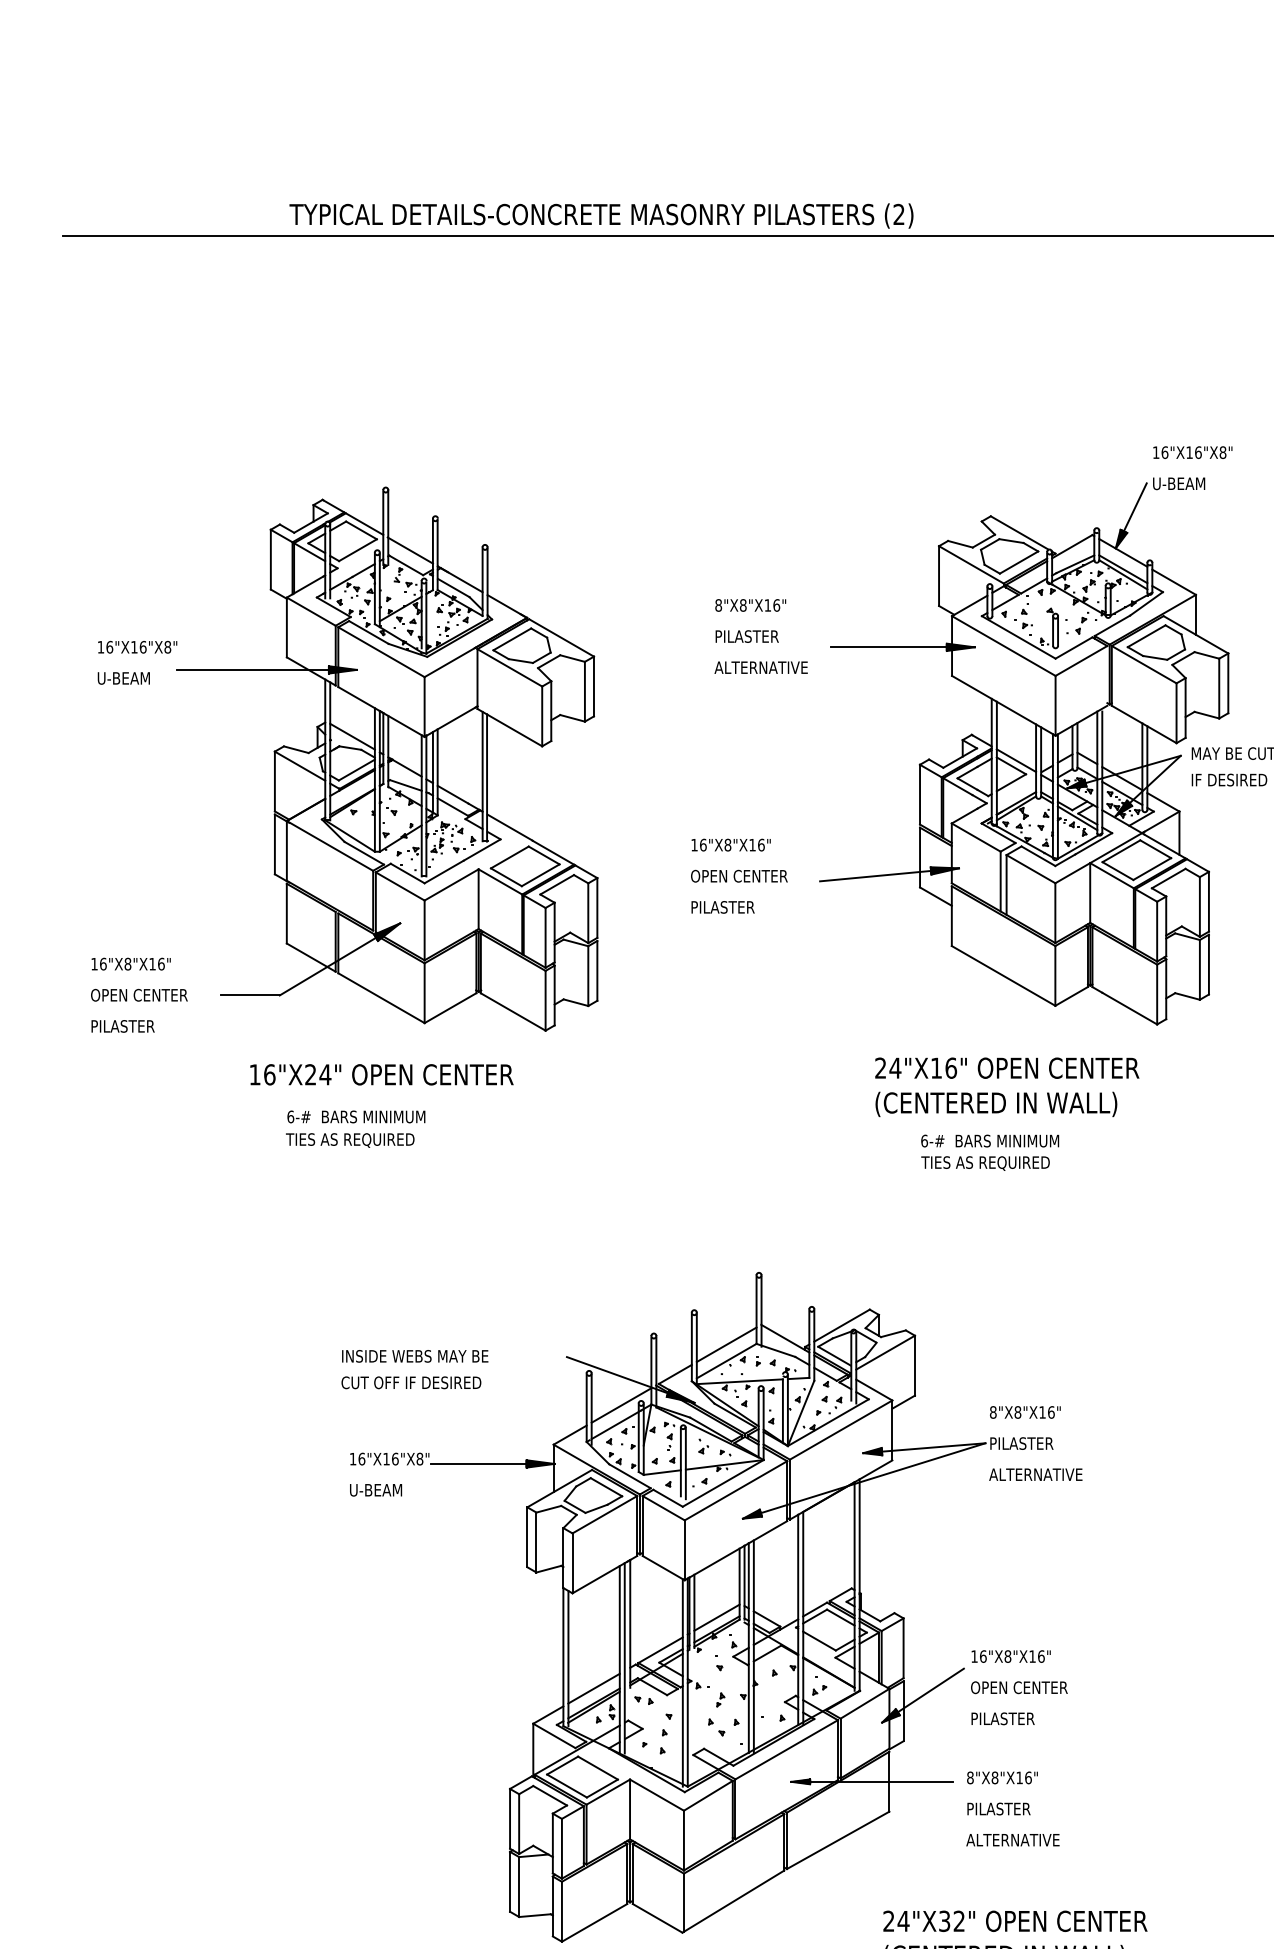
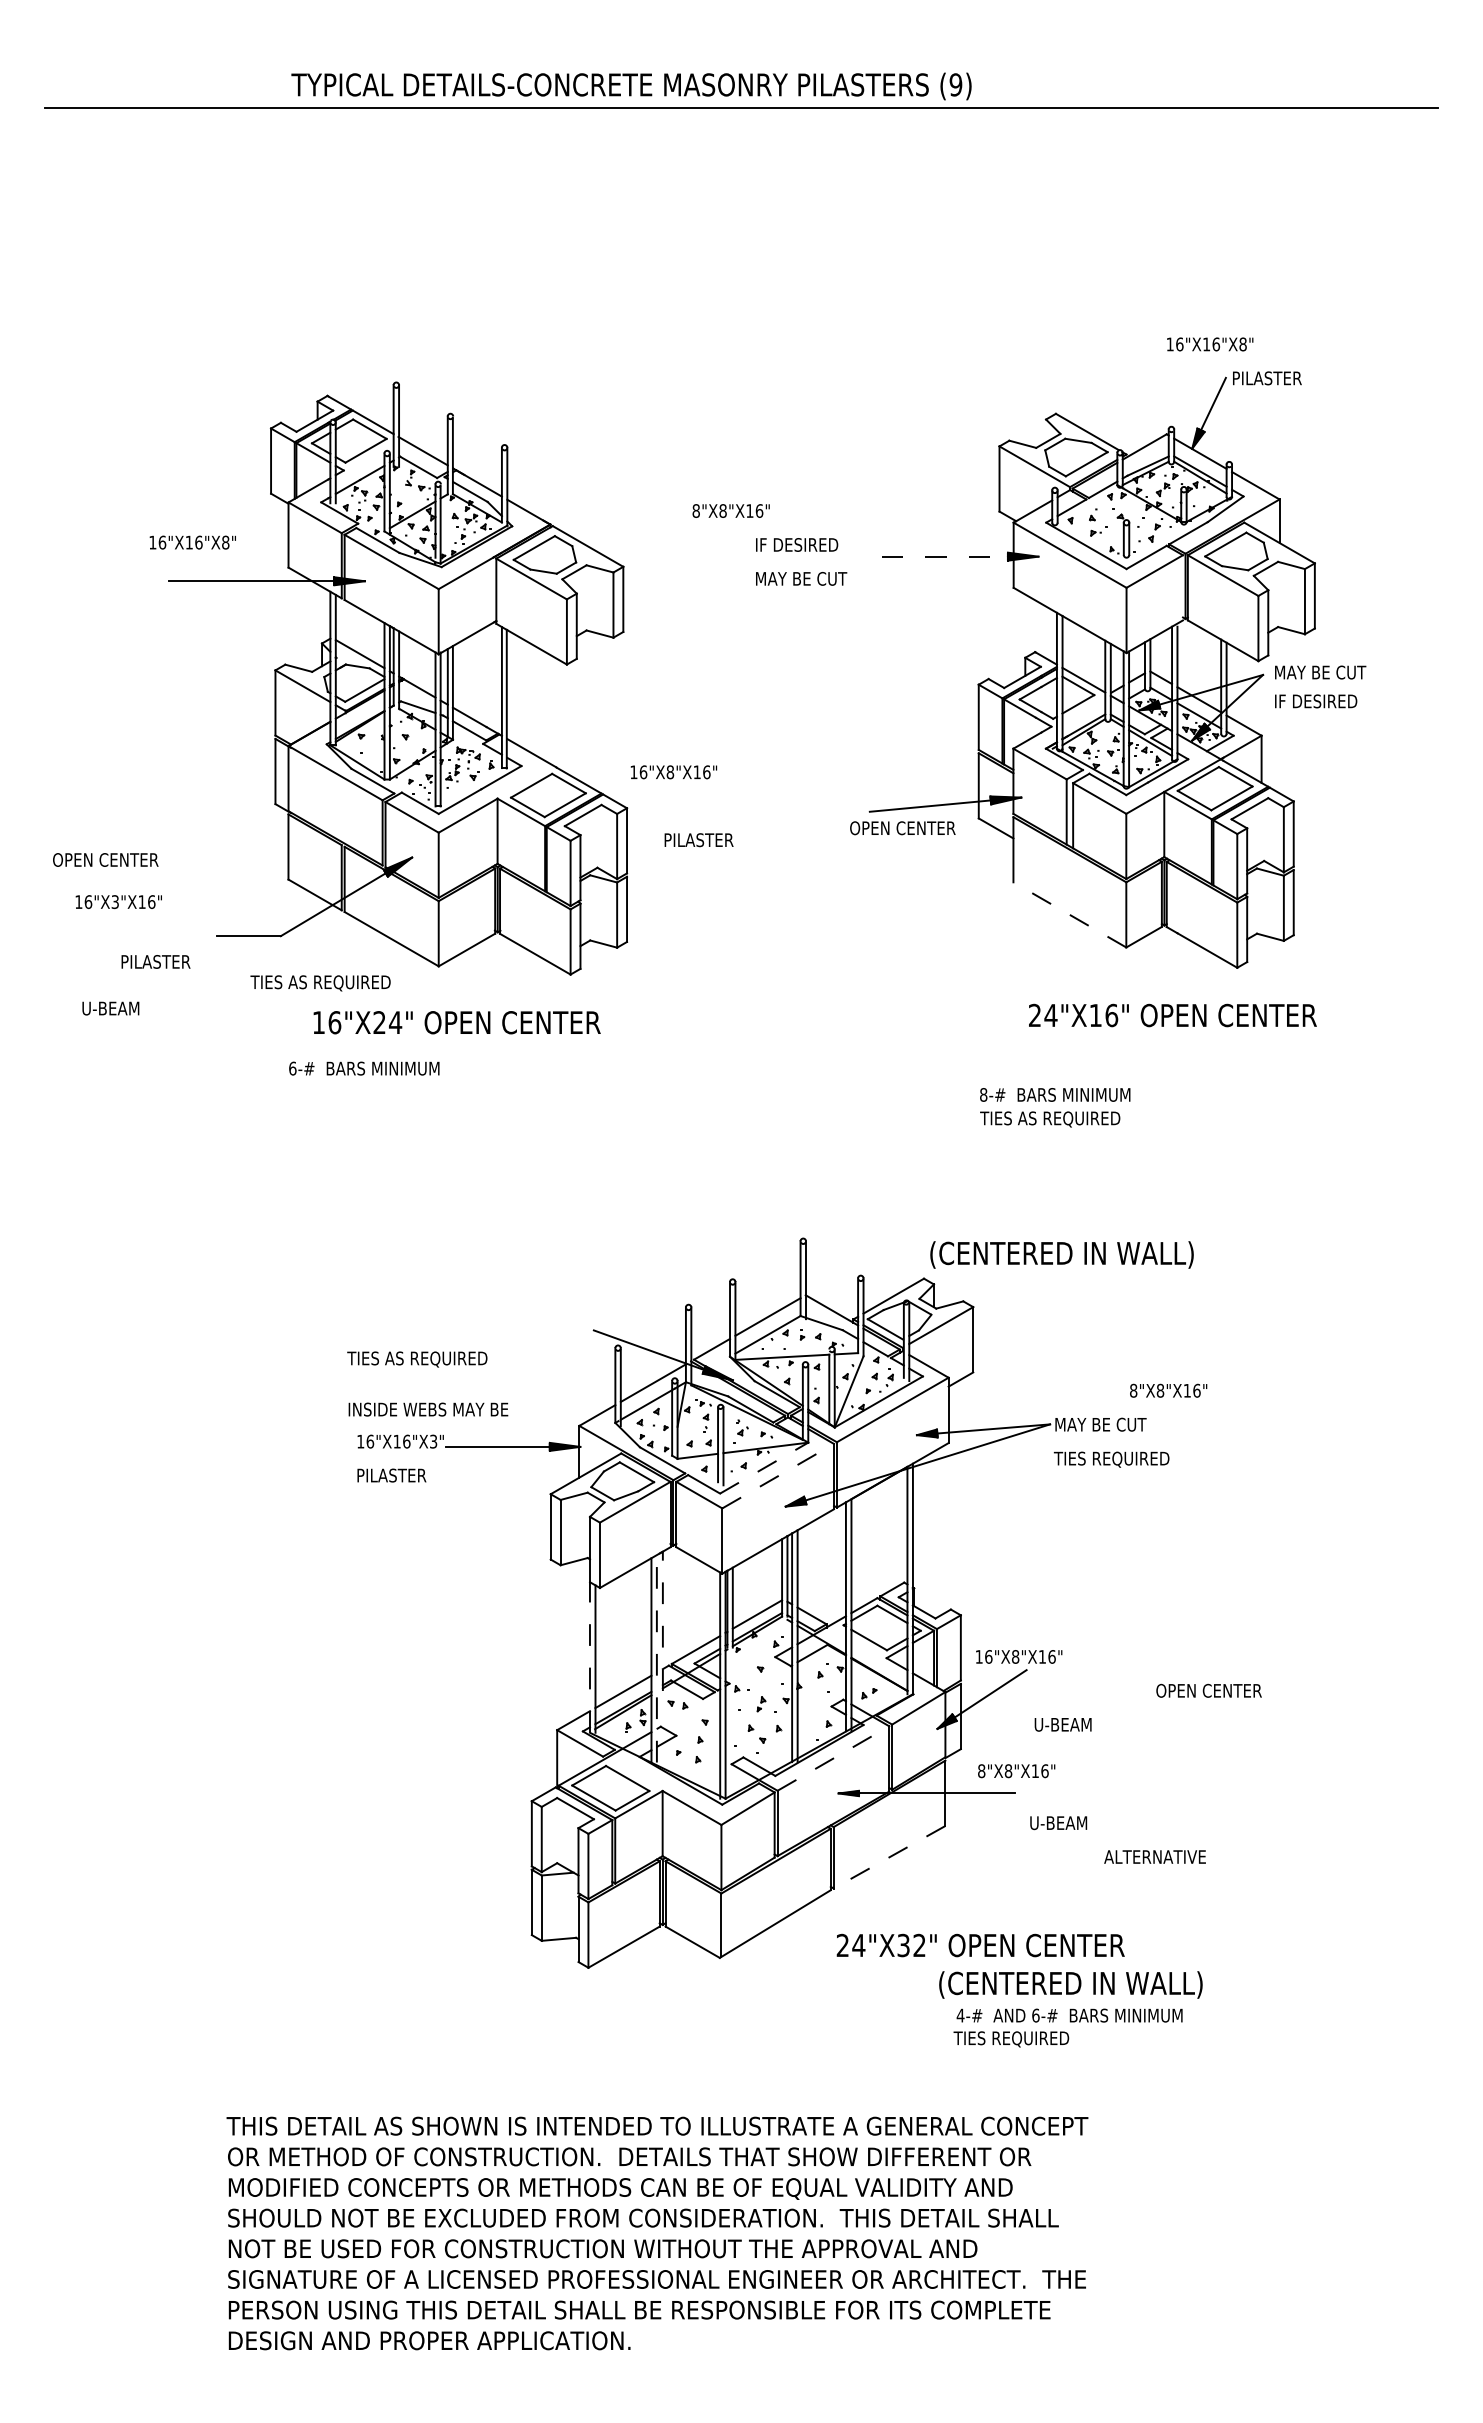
text: (898, 214) -> (955, 84), (2) -> (9)
text: (1193, 452) -> (1210, 344), moved
text: (1183, 483) -> (1266, 378), U-BEAM -> PILASTER
text: (750, 604) -> (730, 510), moved
text: (753, 636) -> (797, 544), PILASTER -> IF DESIRED
text: (137, 647) -> (192, 542), moved
line: (903, 647) -> (960, 556), solid -> dashed
text: (761, 667) -> (805, 578), ALTERNATIVE -> MAY BE CUT
text: (123, 678) -> (110, 1008), moved
text: (730, 845) -> (673, 772), moved
text: (739, 876) -> (902, 828), moved
text: (722, 907) -> (698, 840), moved
text: (127, 963) -> (114, 901), 16"X8"X16" -> 16"X3"X16"
line: (1003, 975) -> (1069, 914), solid -> dashed
text: (139, 994) -> (105, 859), moved
text: (122, 1026) -> (155, 961), moved
text: (1006, 1068) -> (1172, 1015), moved
text: (381, 1074) -> (456, 1022), moved
text: (995, 1103) -> (1061, 1254), moved
text: (350, 1140) -> (320, 983), moved
text: (924, 1140) -> (983, 1094), 6-# -> 8-#
text: (415, 1356) -> (428, 1409), moved
text: (410, 1383) -> (423, 1359), CUT OFF IF DESIRED -> TIES AS REQUIRED
text: (1025, 1412) -> (1168, 1390), moved
text: (1032, 1443) -> (1101, 1424), PILASTER -> MAY BE CUT
text: (419, 1458) -> (433, 1441), 16"X16"X8" -> 16"X16"X3"
text: (1041, 1475) -> (1111, 1459), ALTERNATIVE -> TIES REQUIRED
line: (723, 1483) -> (764, 1468), solid -> dashed
text: (381, 1490) -> (391, 1475), U-BEAM -> PILASTER
line: (736, 1490) -> (778, 1475), solid -> dashed
line: (629, 1624) -> (662, 1621), solid -> dashed
text: (1011, 1656) -> (1019, 1656), moved
line: (562, 1657) -> (589, 1657), solid -> dashed
line: (624, 1658) -> (656, 1658), solid -> dashed
text: (1018, 1687) -> (1208, 1690), moved
text: (1002, 1718) -> (1068, 1724), PILASTER -> U-BEAM
line: (786, 1749) -> (833, 1758), solid -> dashed
text: (1002, 1778) -> (1016, 1771), moved
text: (998, 1809) -> (1064, 1823), PILASTER -> U-BEAM
text: (1012, 1839) -> (1154, 1856), moved
line: (838, 1840) -> (889, 1857), solid -> dashed
text: (1015, 1921) -> (980, 1945), moved

